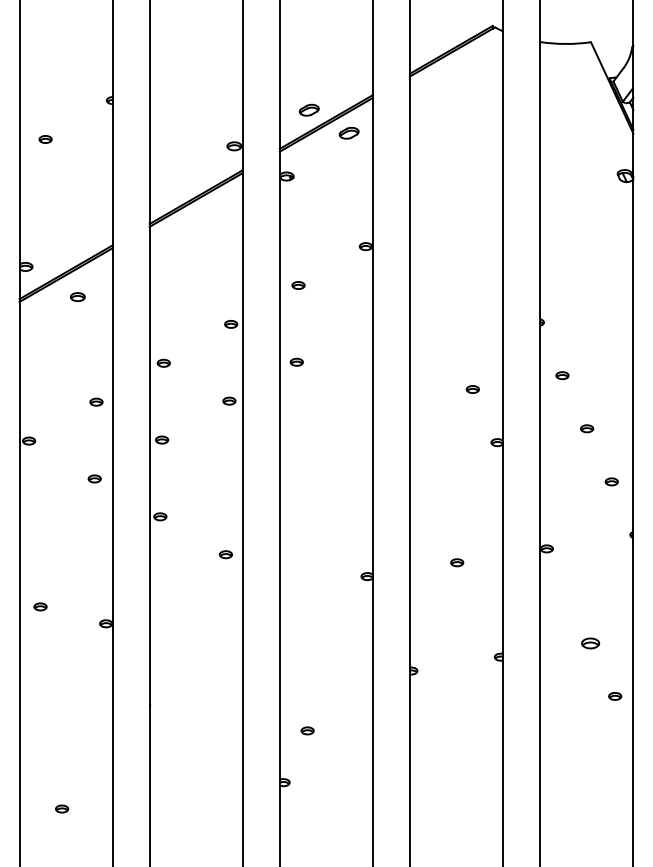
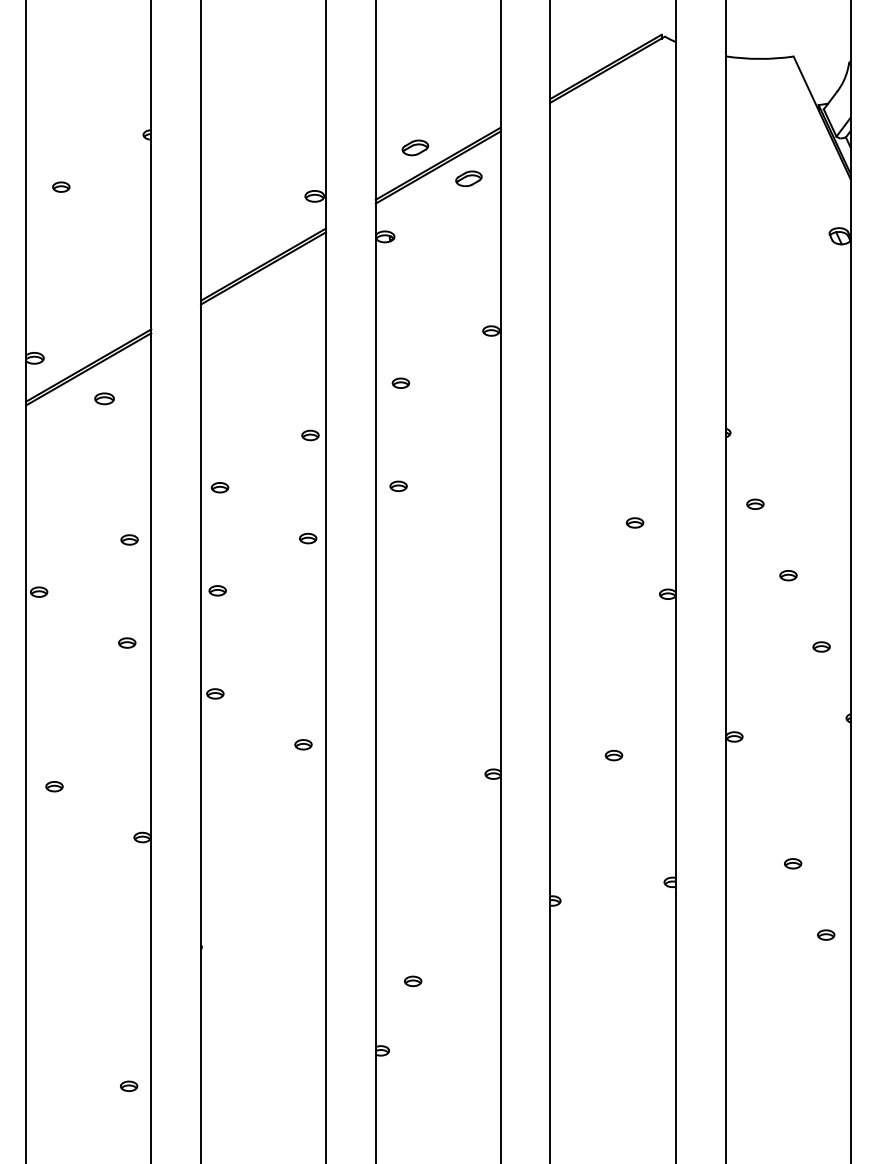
part: (40, 606) -> (54, 786), moved
part: (590, 642) -> (793, 862), size x0.71
part: (62, 808) -> (129, 1085), moved

